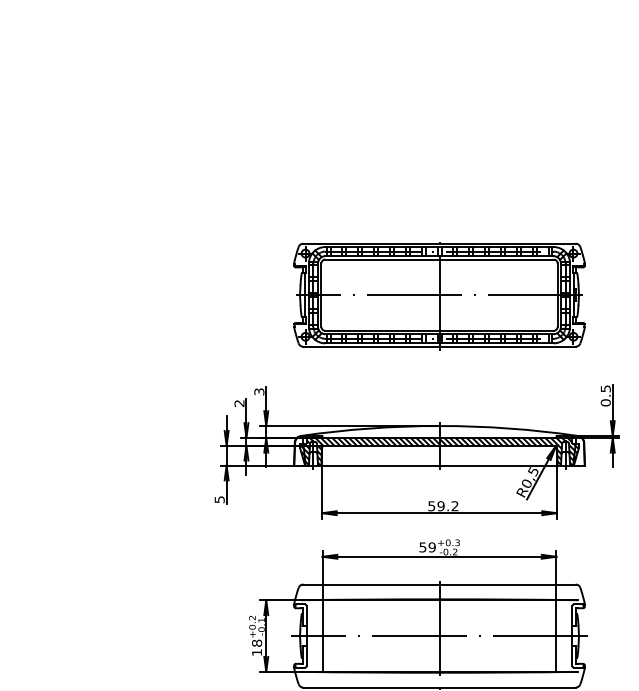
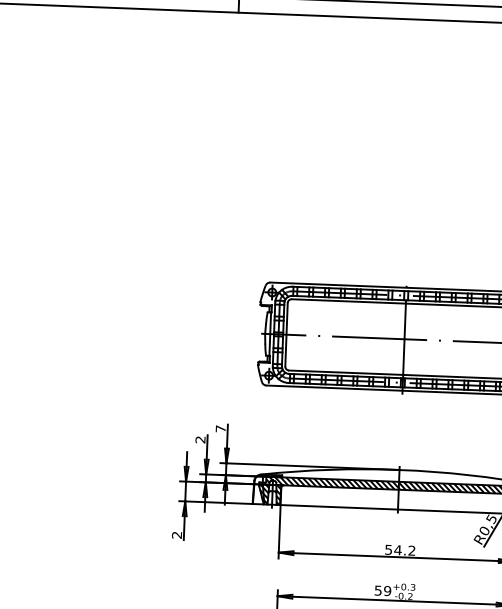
text: (259, 391) -> (220, 428), 3 -> 7
text: (219, 499) -> (176, 534), 5 -> 2
text: (440, 506) -> (397, 550), 59.2 -> 54.2

